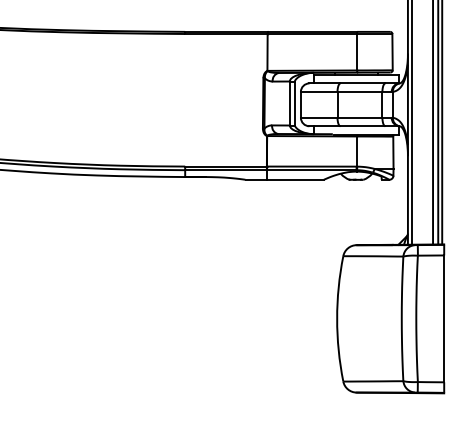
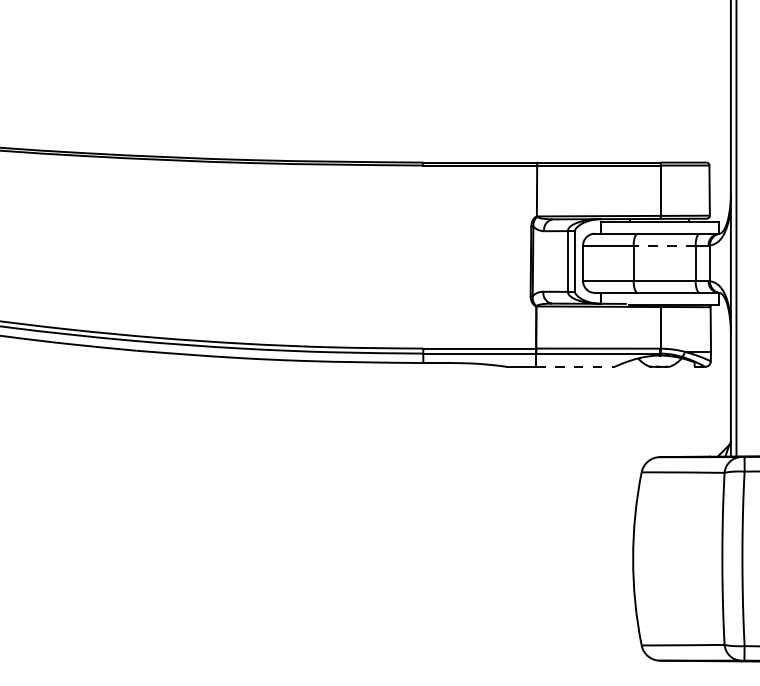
line: (359, 91) -> (664, 245), solid -> dashed
line: (295, 179) -> (575, 366), solid -> dashed

